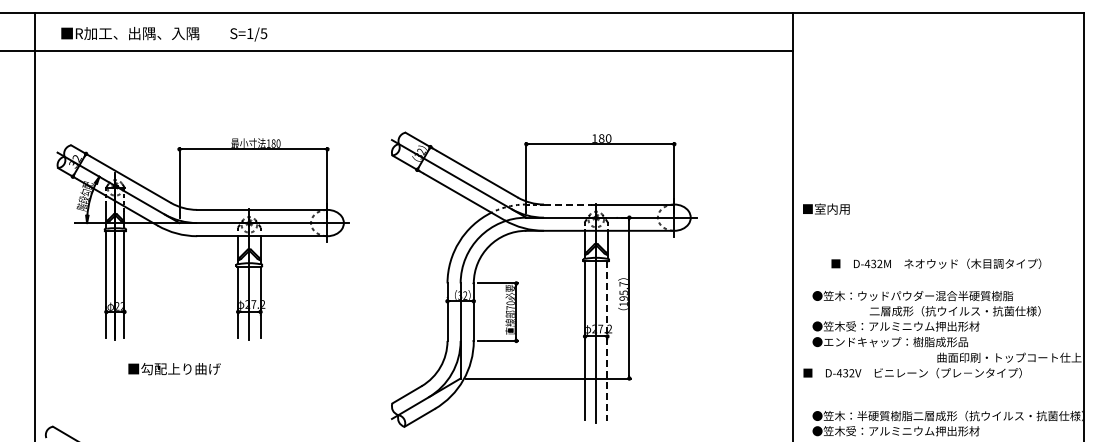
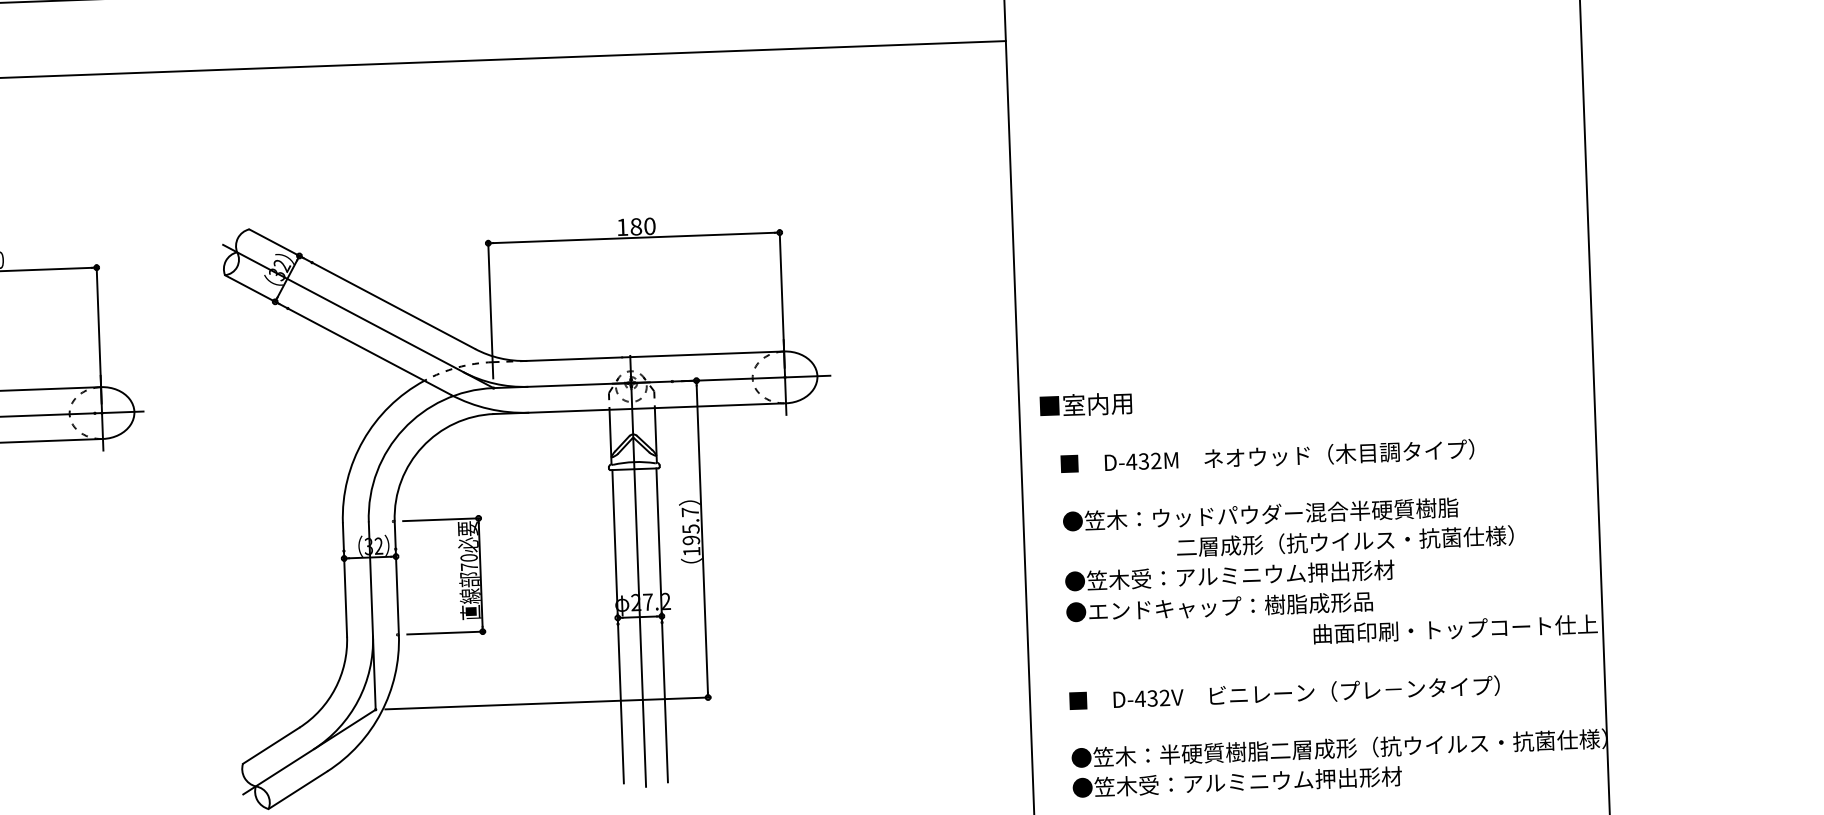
line: (568, 204) -> (575, 359), dashed -> solid
text: (826, 208) -> (1086, 403), moved
text: (936, 263) -> (1267, 456), moved
line: (607, 341) -> (662, 626), dashed -> solid
text: (912, 373) -> (1284, 694), moved

